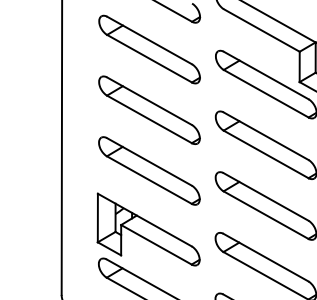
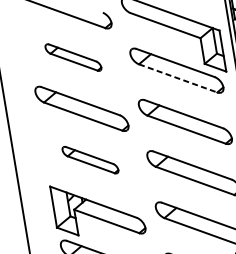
part: (149, 49) -> (73, 57), size x0.6
line: (266, 93) -> (178, 78), solid -> dashed
part: (149, 170) -> (90, 159), size x0.6

